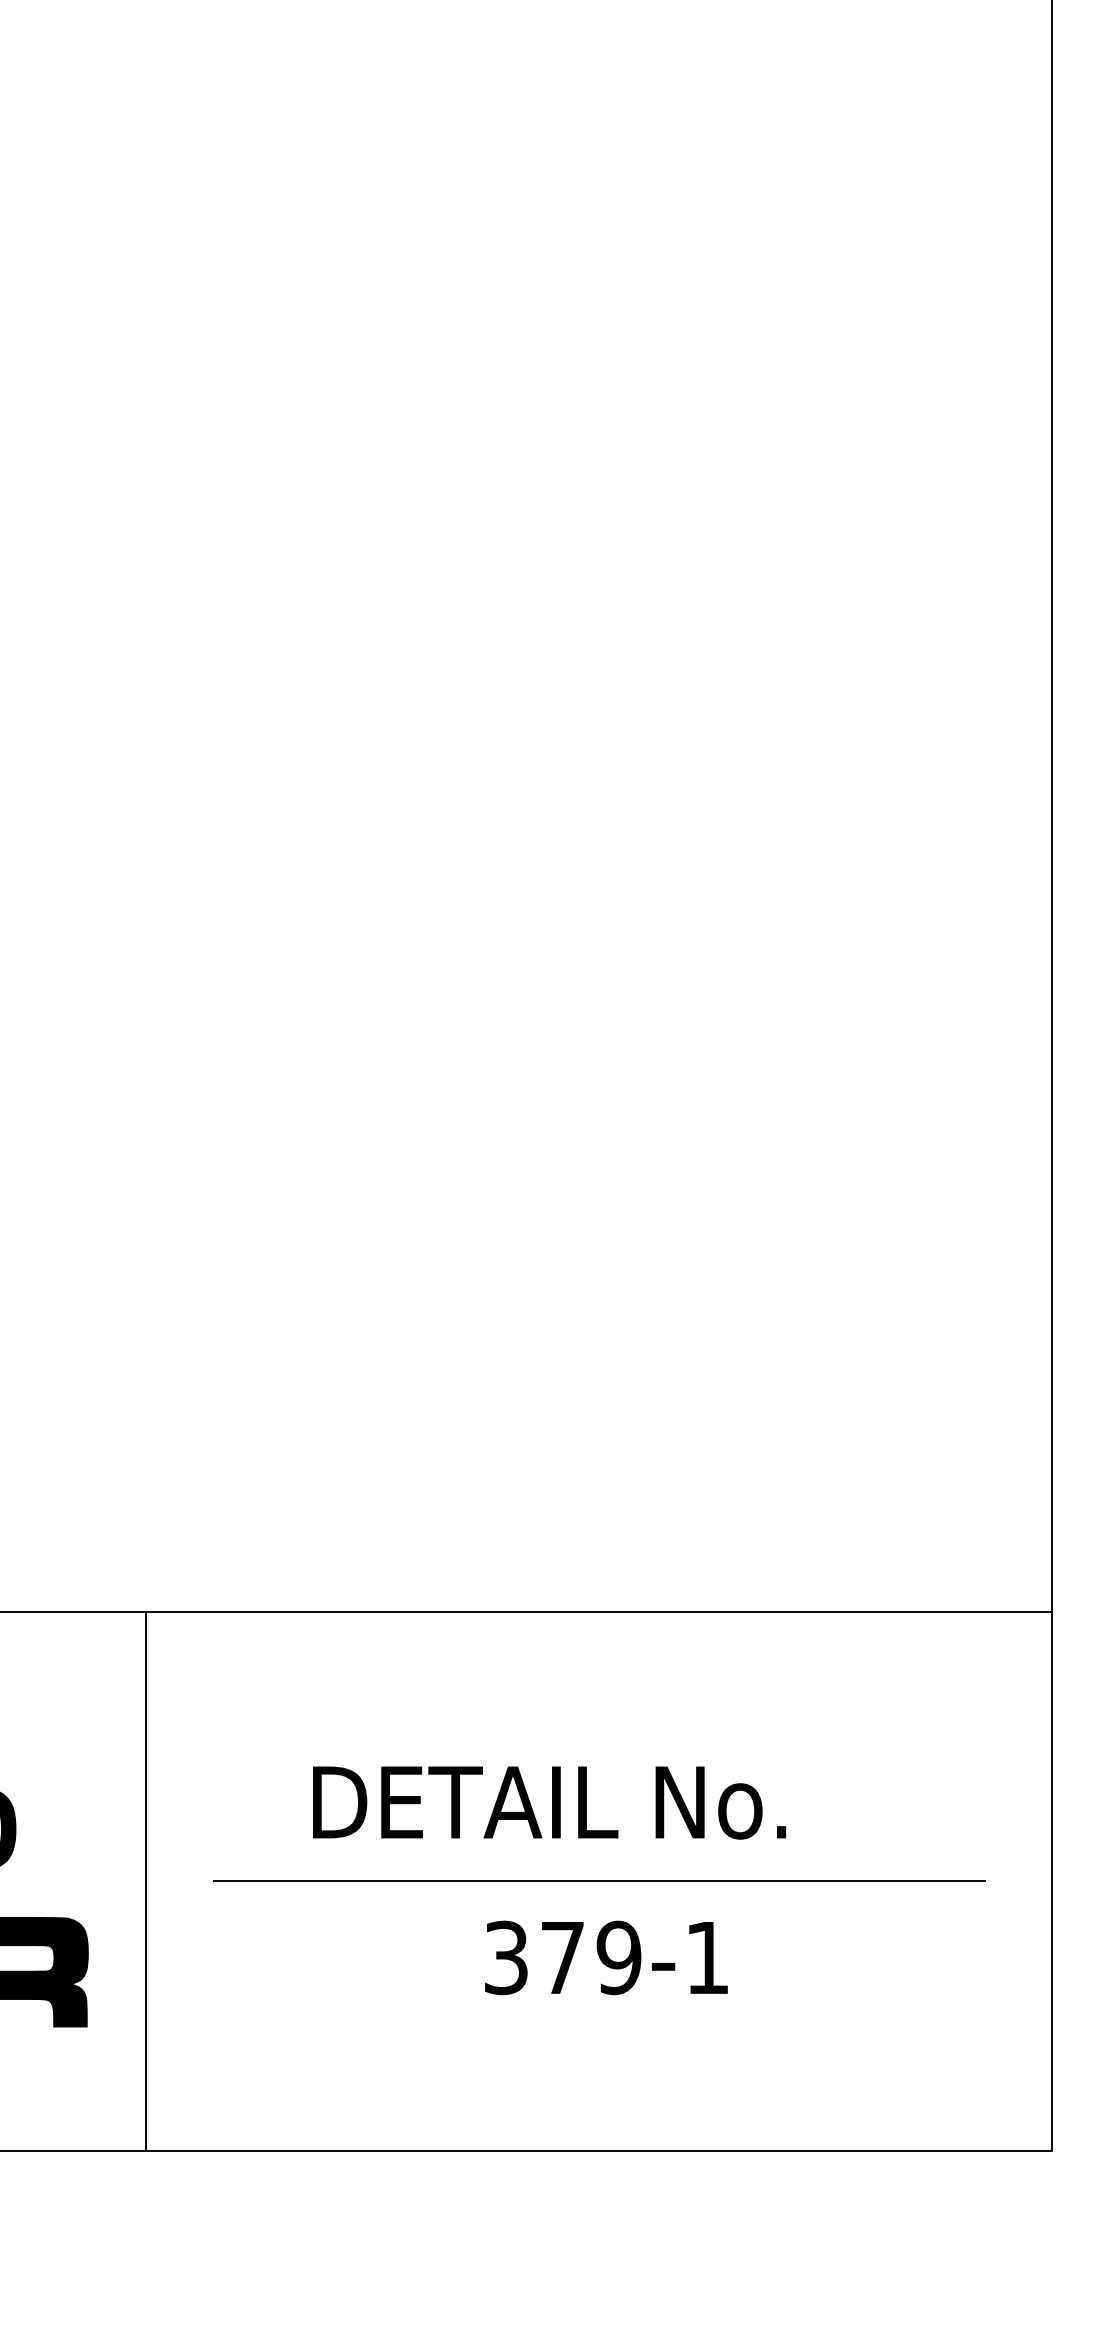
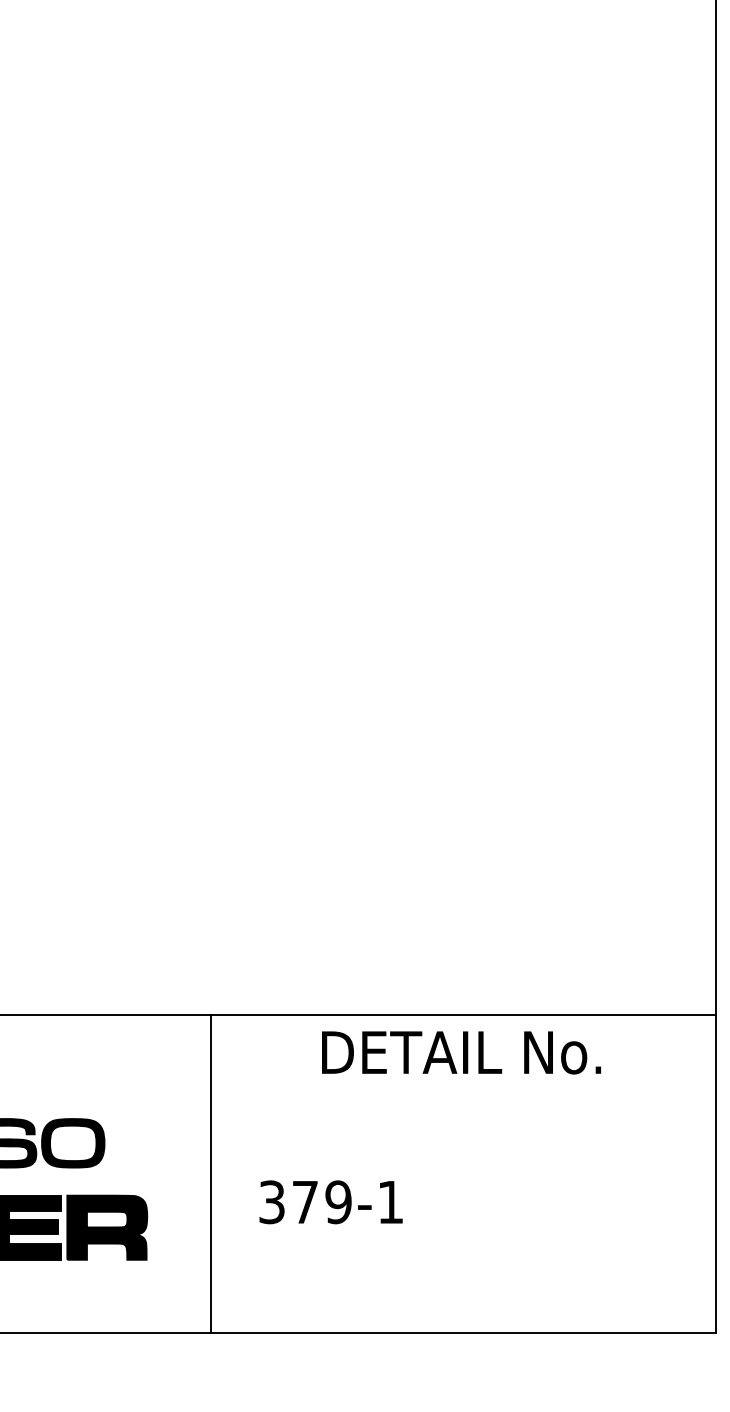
text: (549, 1802) -> (461, 1052), moved
line: (146, 1881) -> (210, 1174), moved
line: (598, 1881) -> (448, 1174), removed
text: (605, 1958) -> (330, 1202), moved

